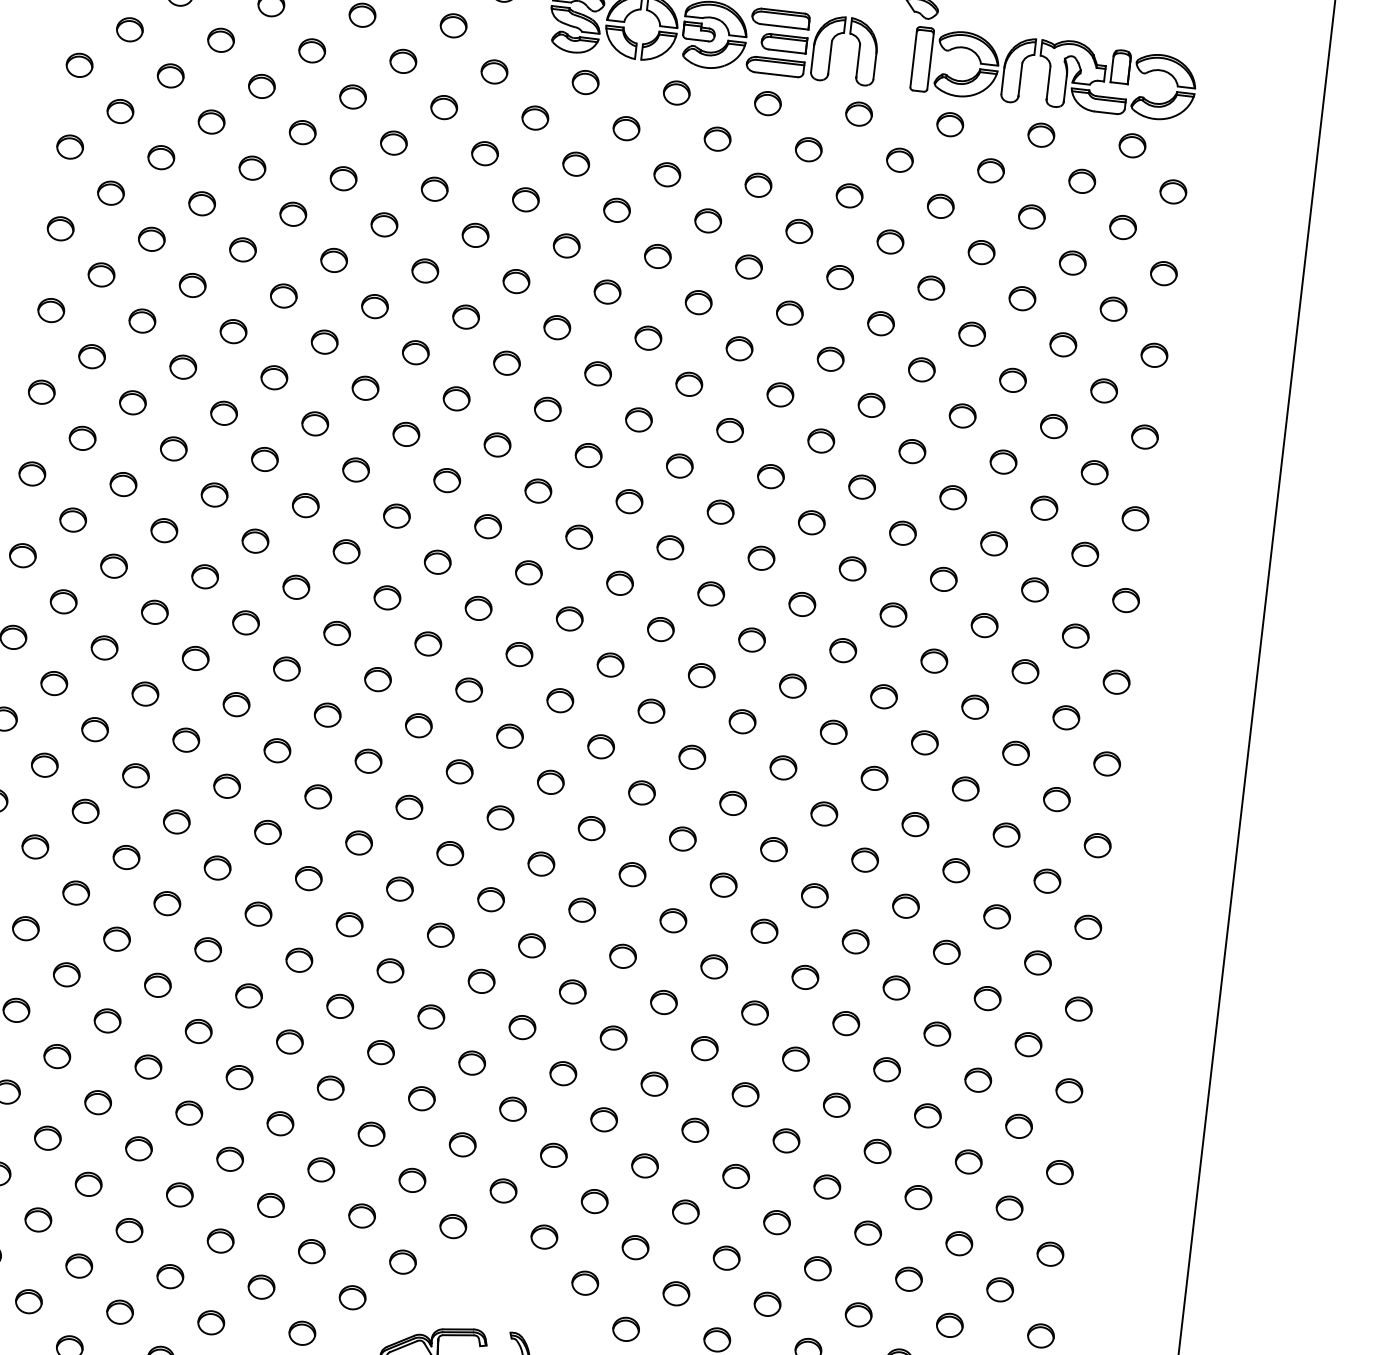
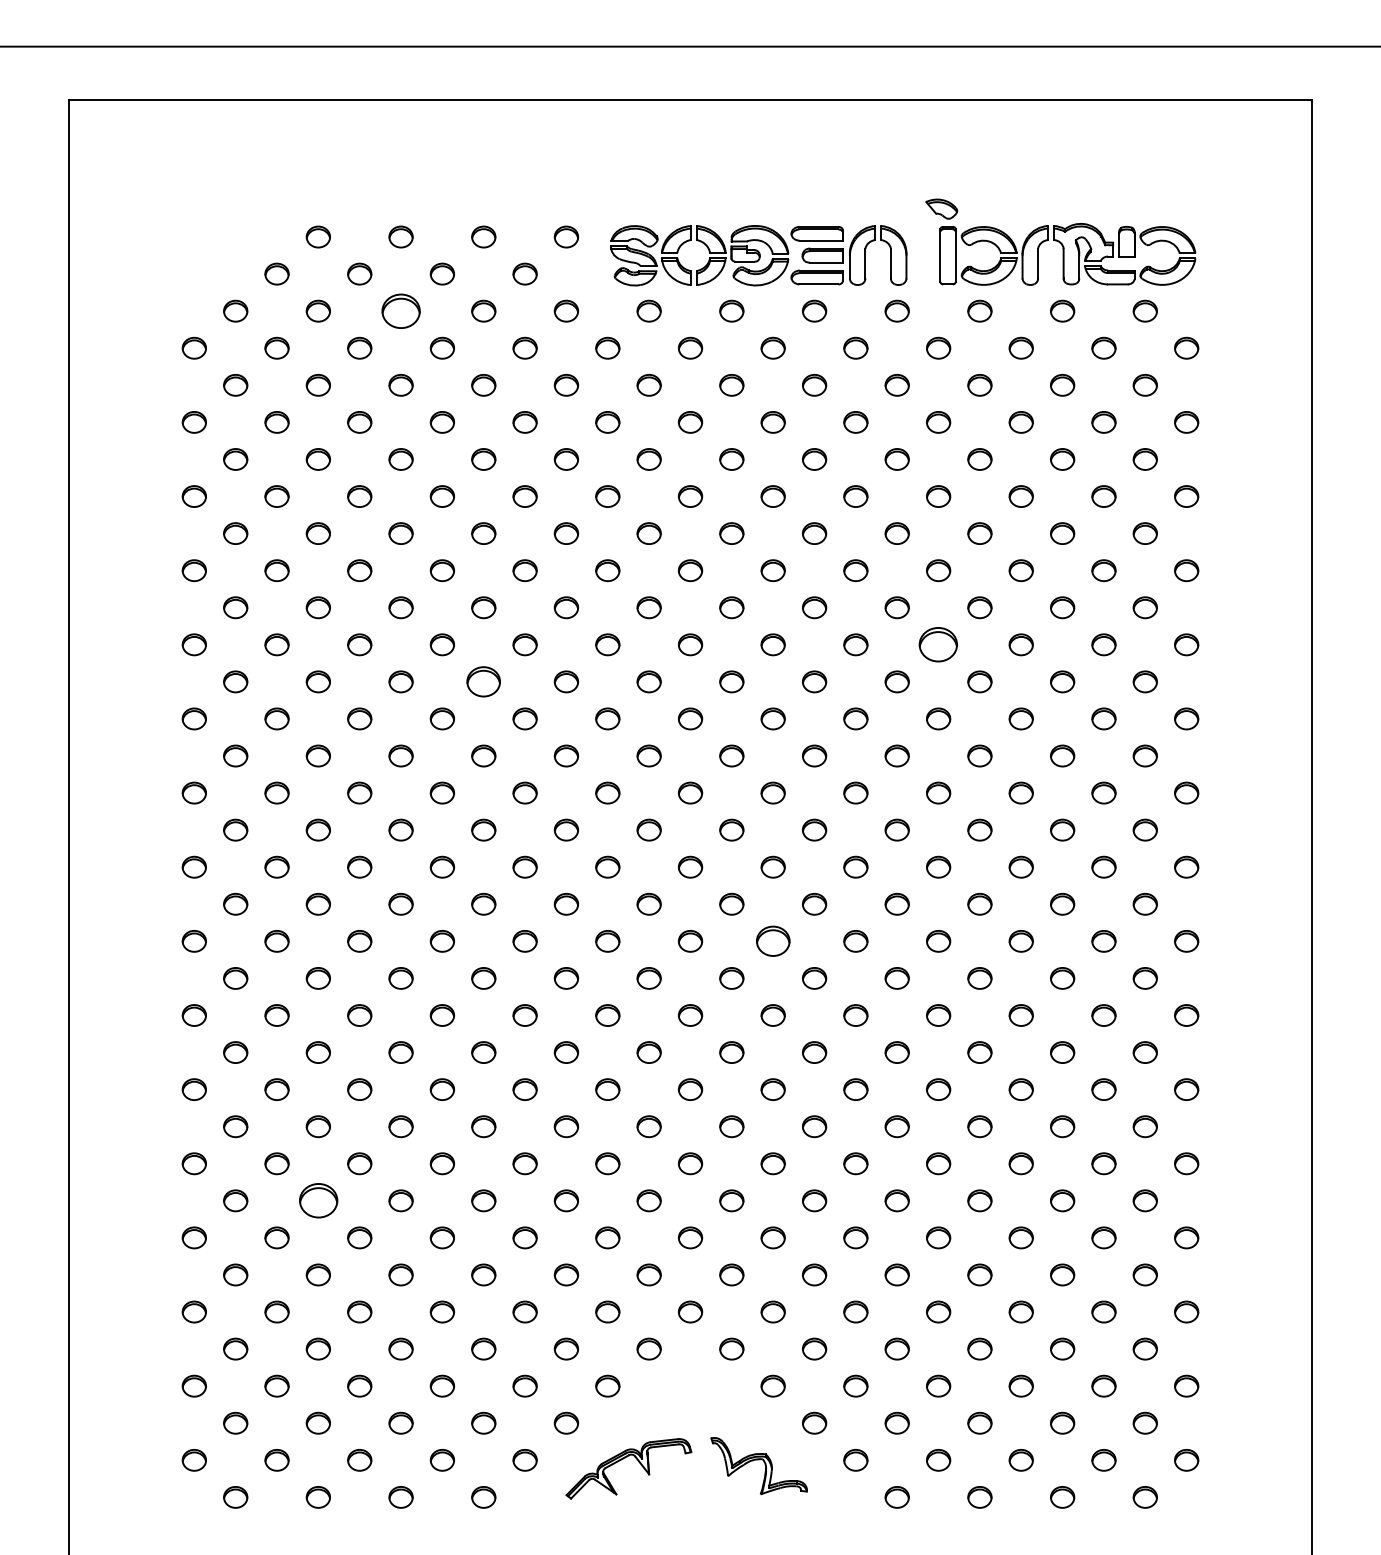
part: (311, 50) -> (400, 310), size x1.6
part: (355, 469) -> (483, 681), size x1.4
part: (862, 486) -> (938, 644), size x1.6
part: (641, 793) -> (772, 941), size x1.4
part: (106, 1020) -> (317, 1200), size x1.6

